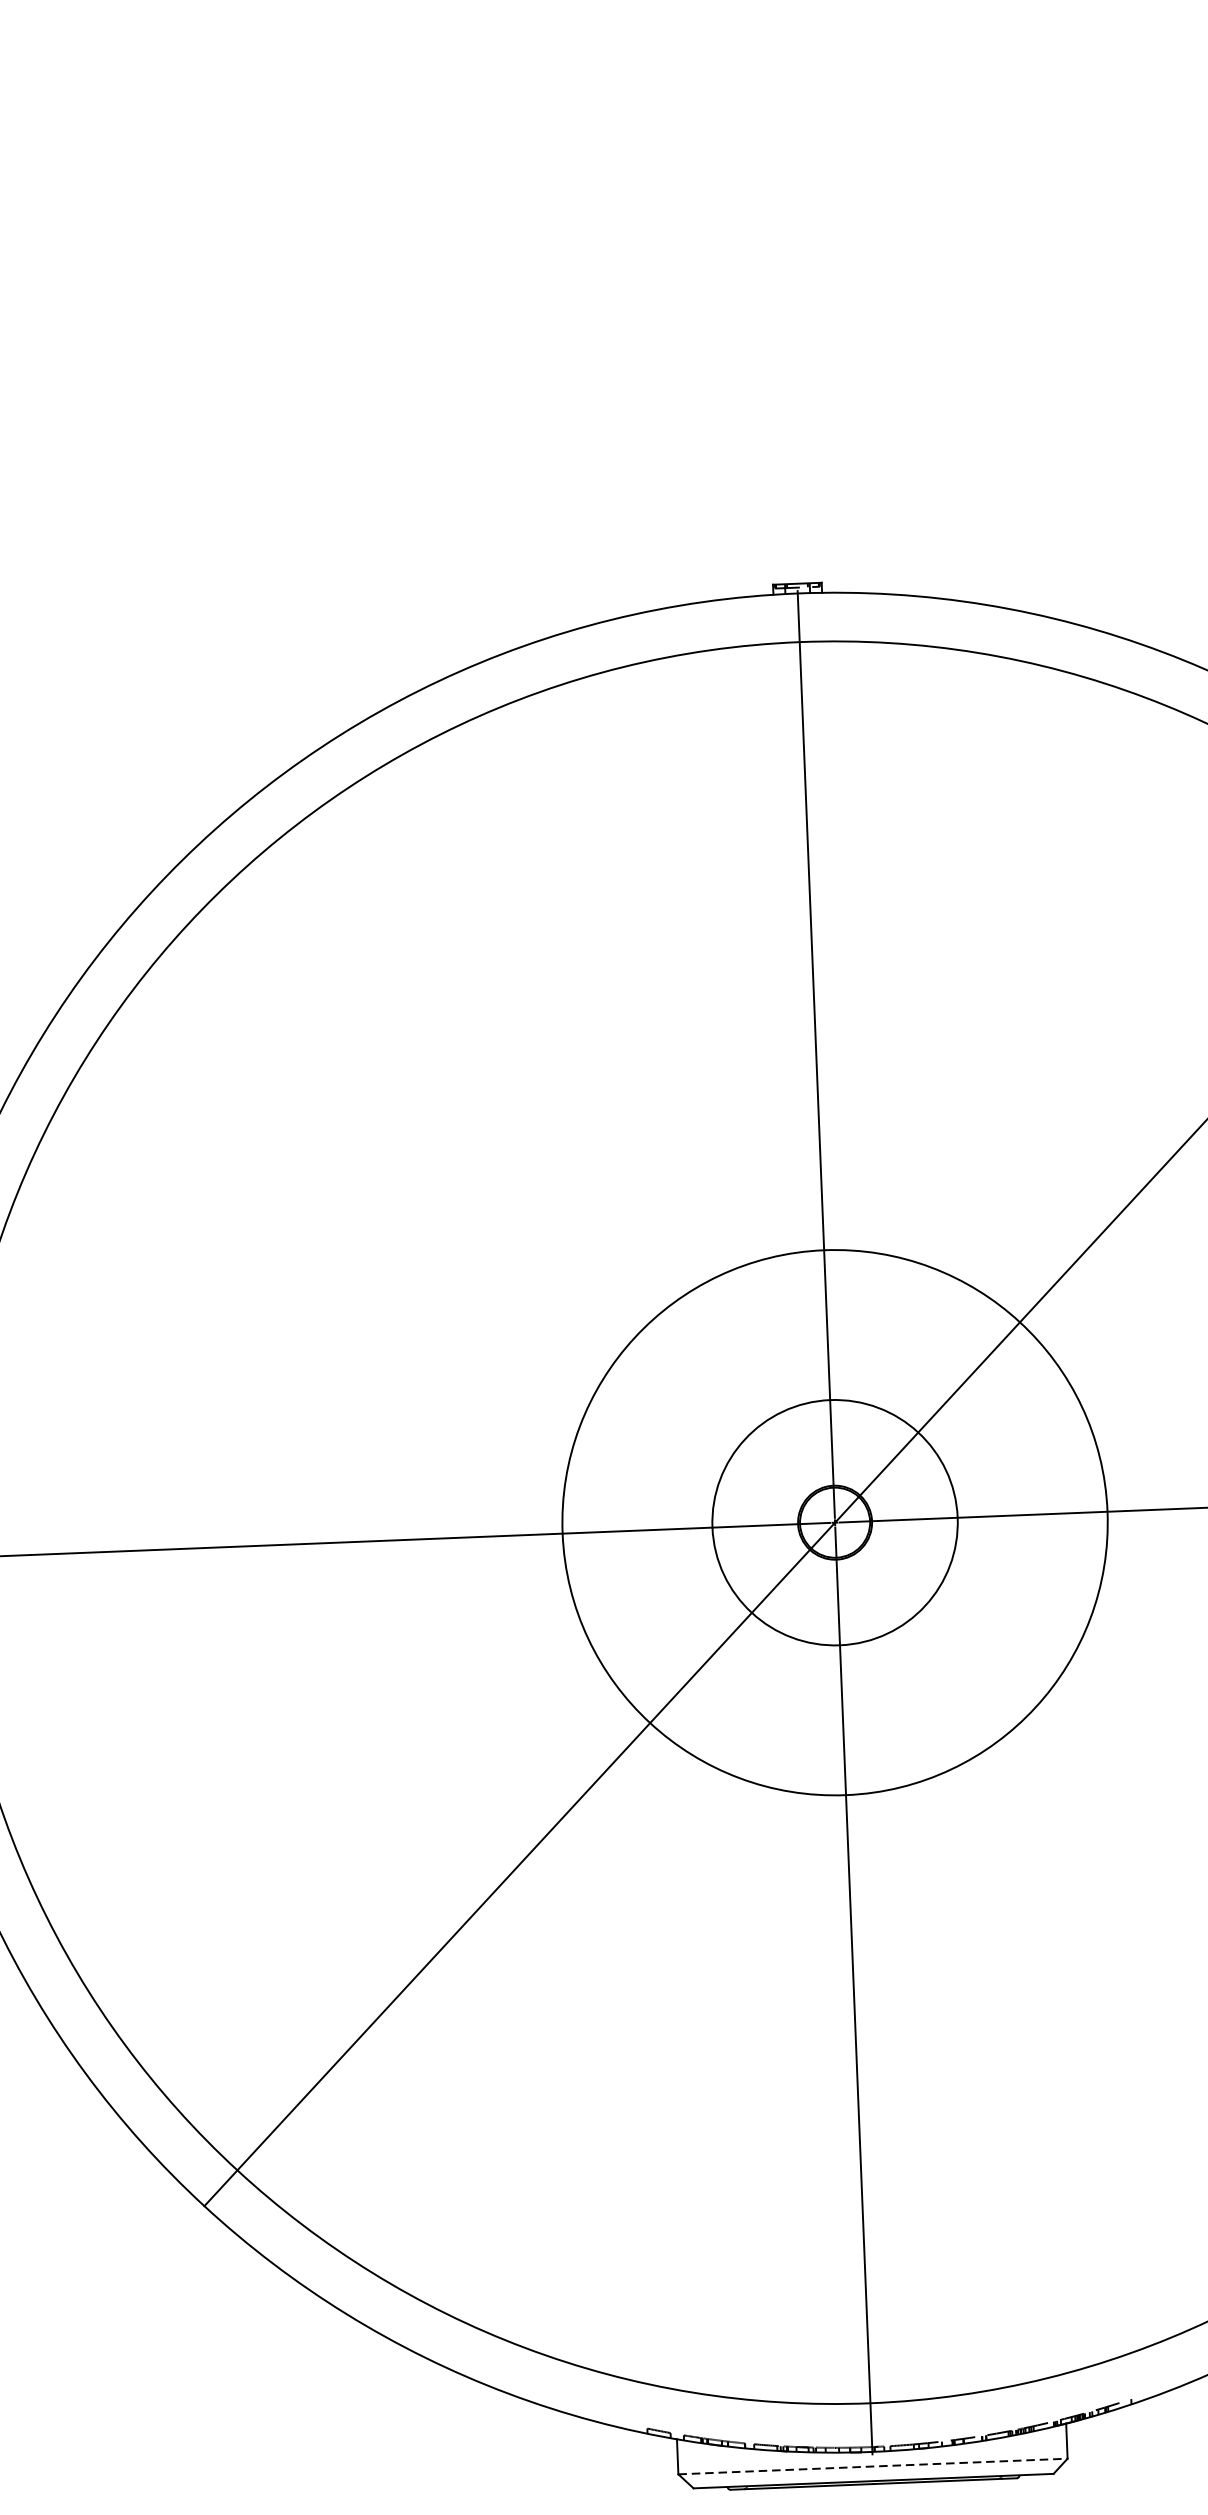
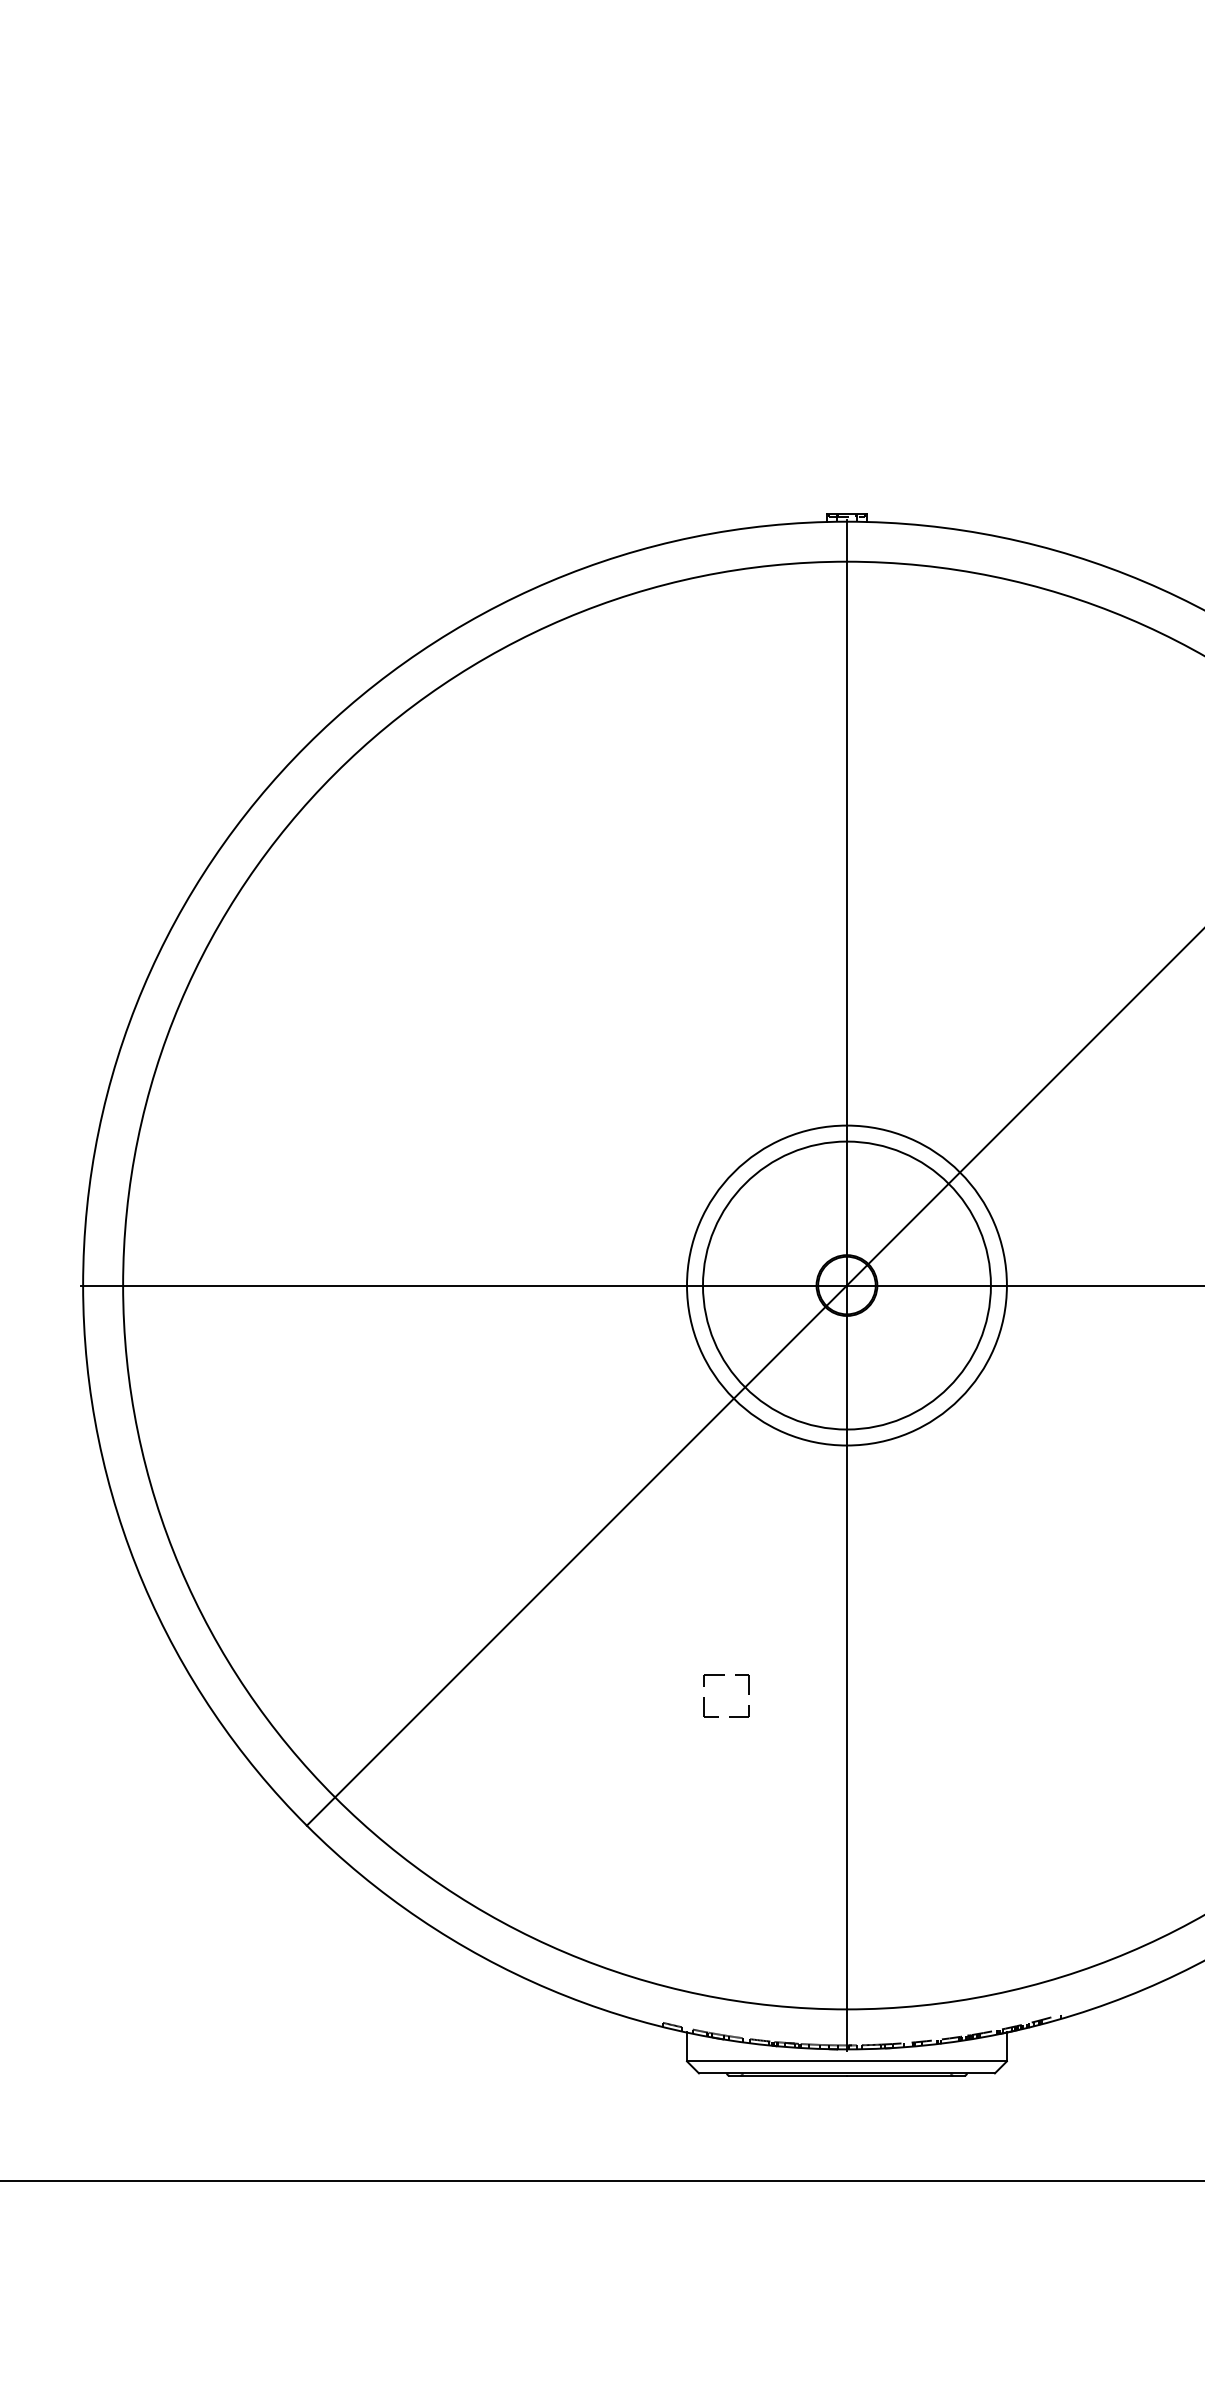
circle: (834, 1522) -> (846, 1285), size x0.71
circle: (834, 1522) -> (846, 1285), size x1.43
part: (705, 2003) -> (724, 1675), added
line: (872, 2466) -> (846, 2061), dashed -> solid

